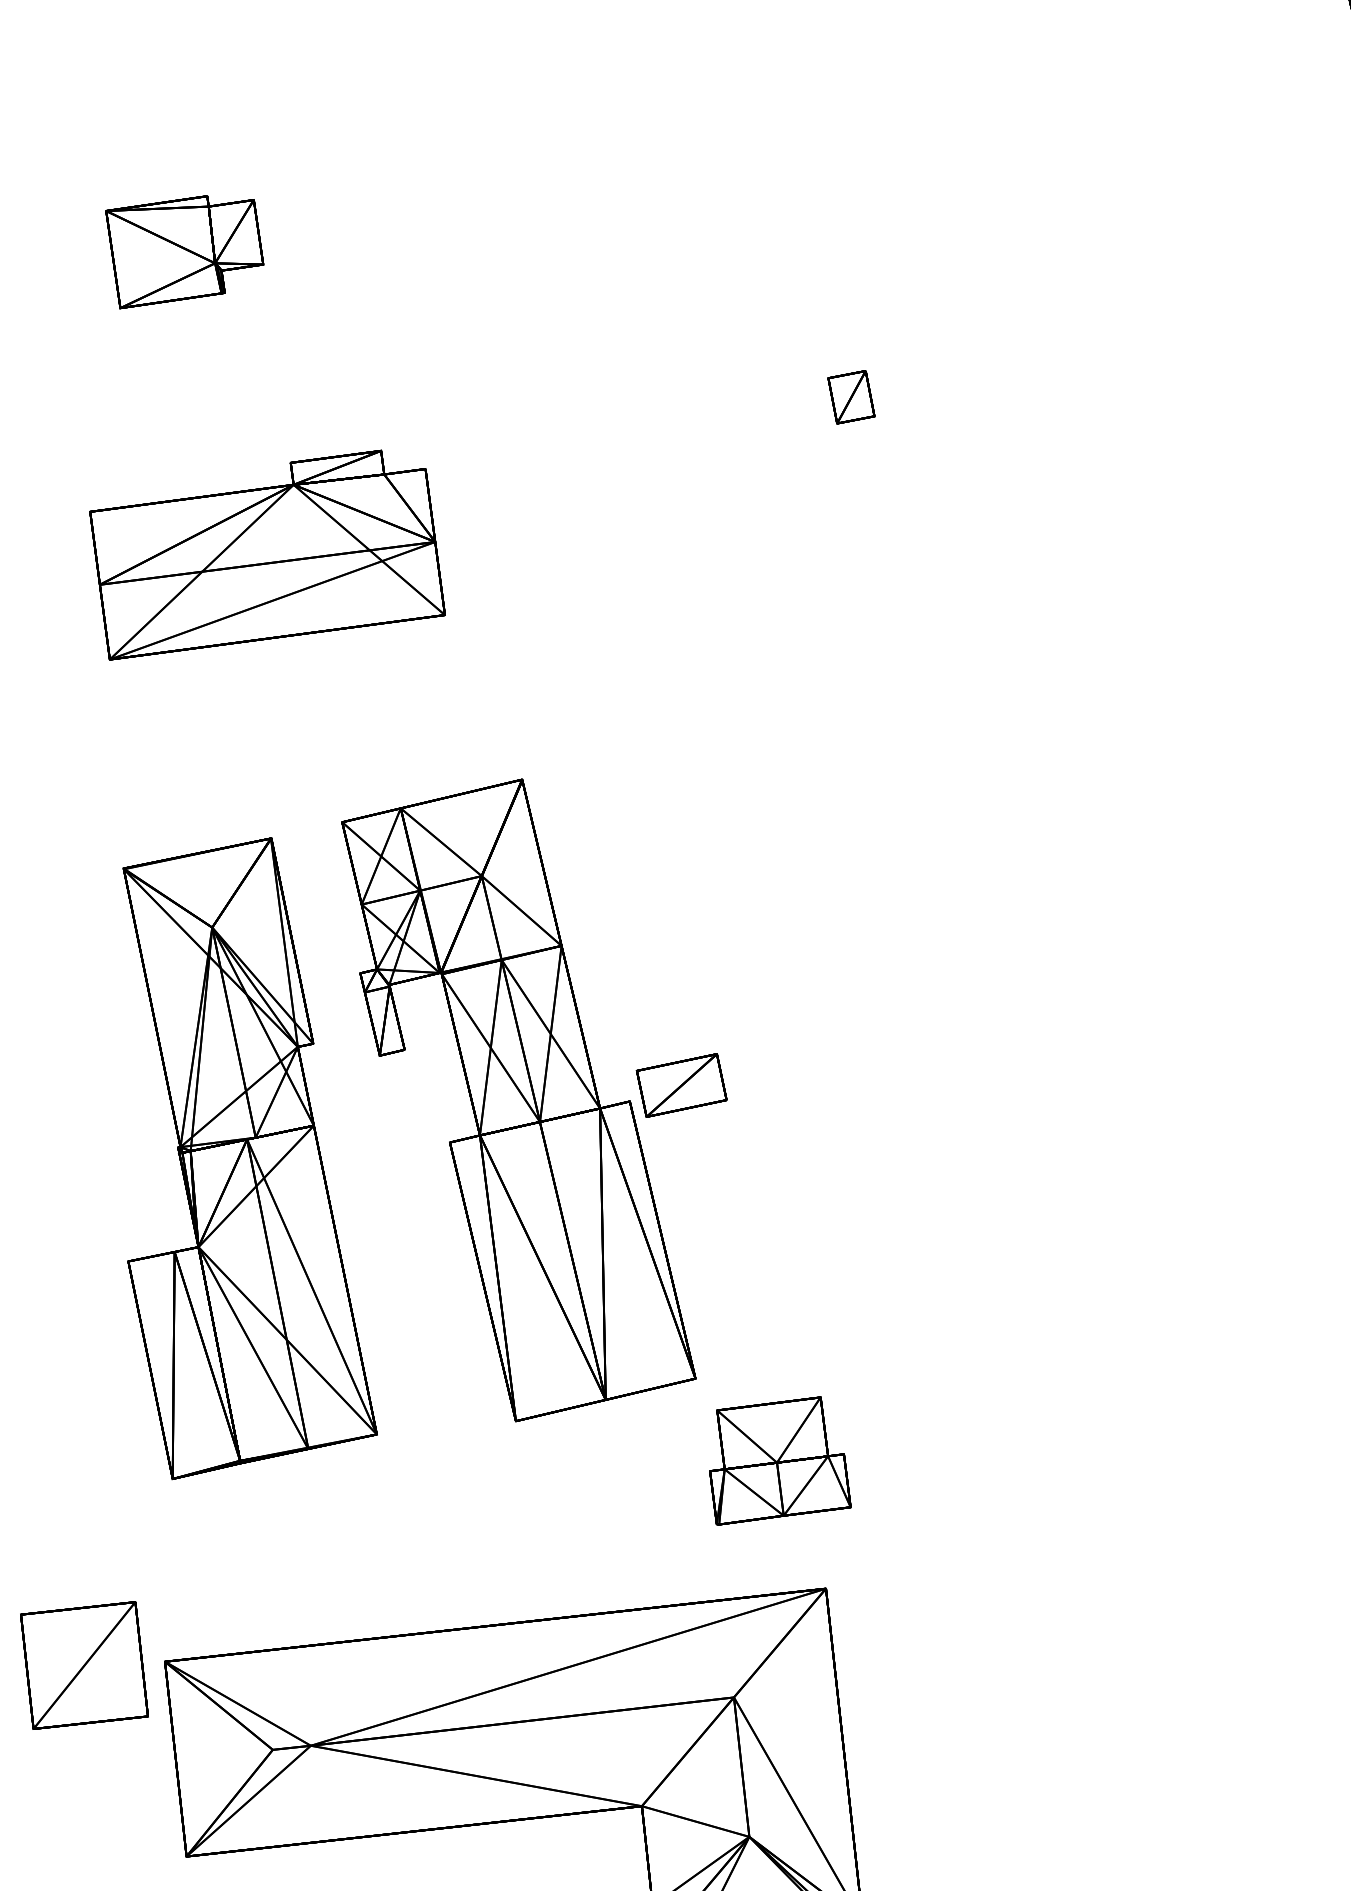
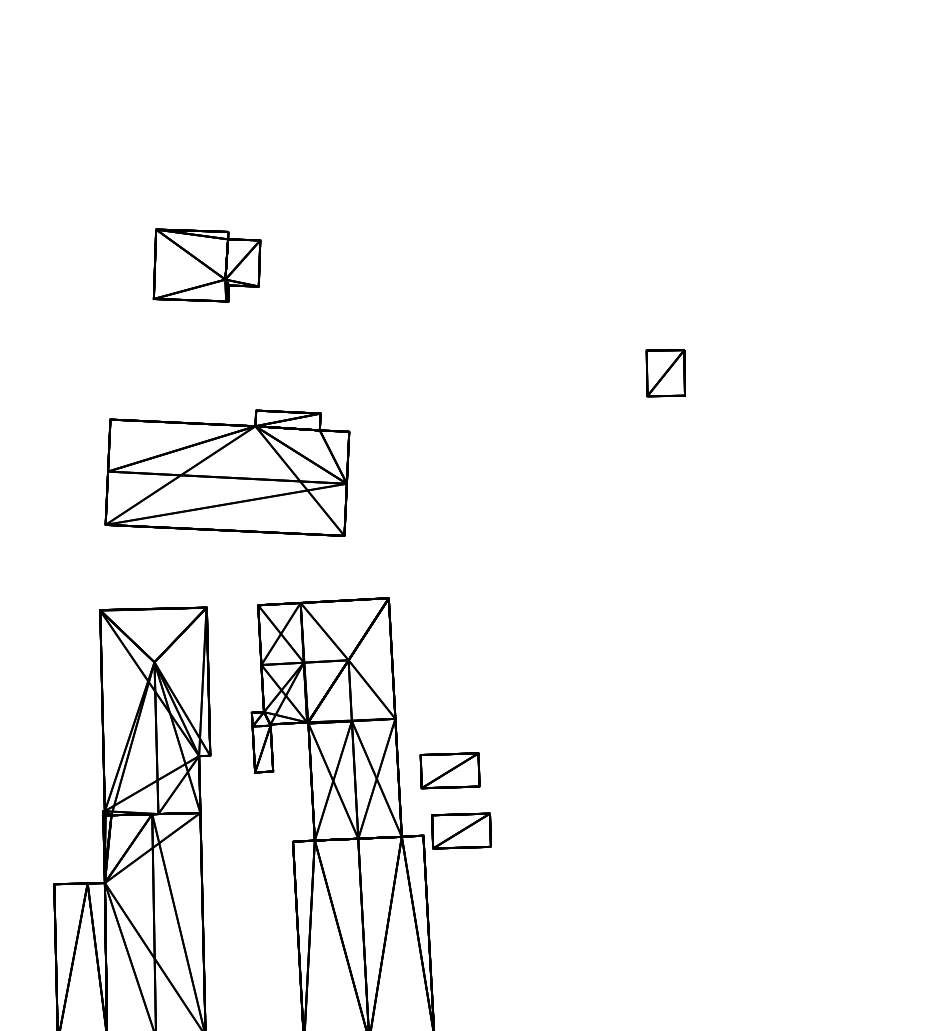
part: (184, 252) -> (205, 268), moved
part: (851, 397) -> (665, 373), size x1.4
part: (267, 554) -> (228, 471), moved
part: (650, 1004) -> (449, 770), added

